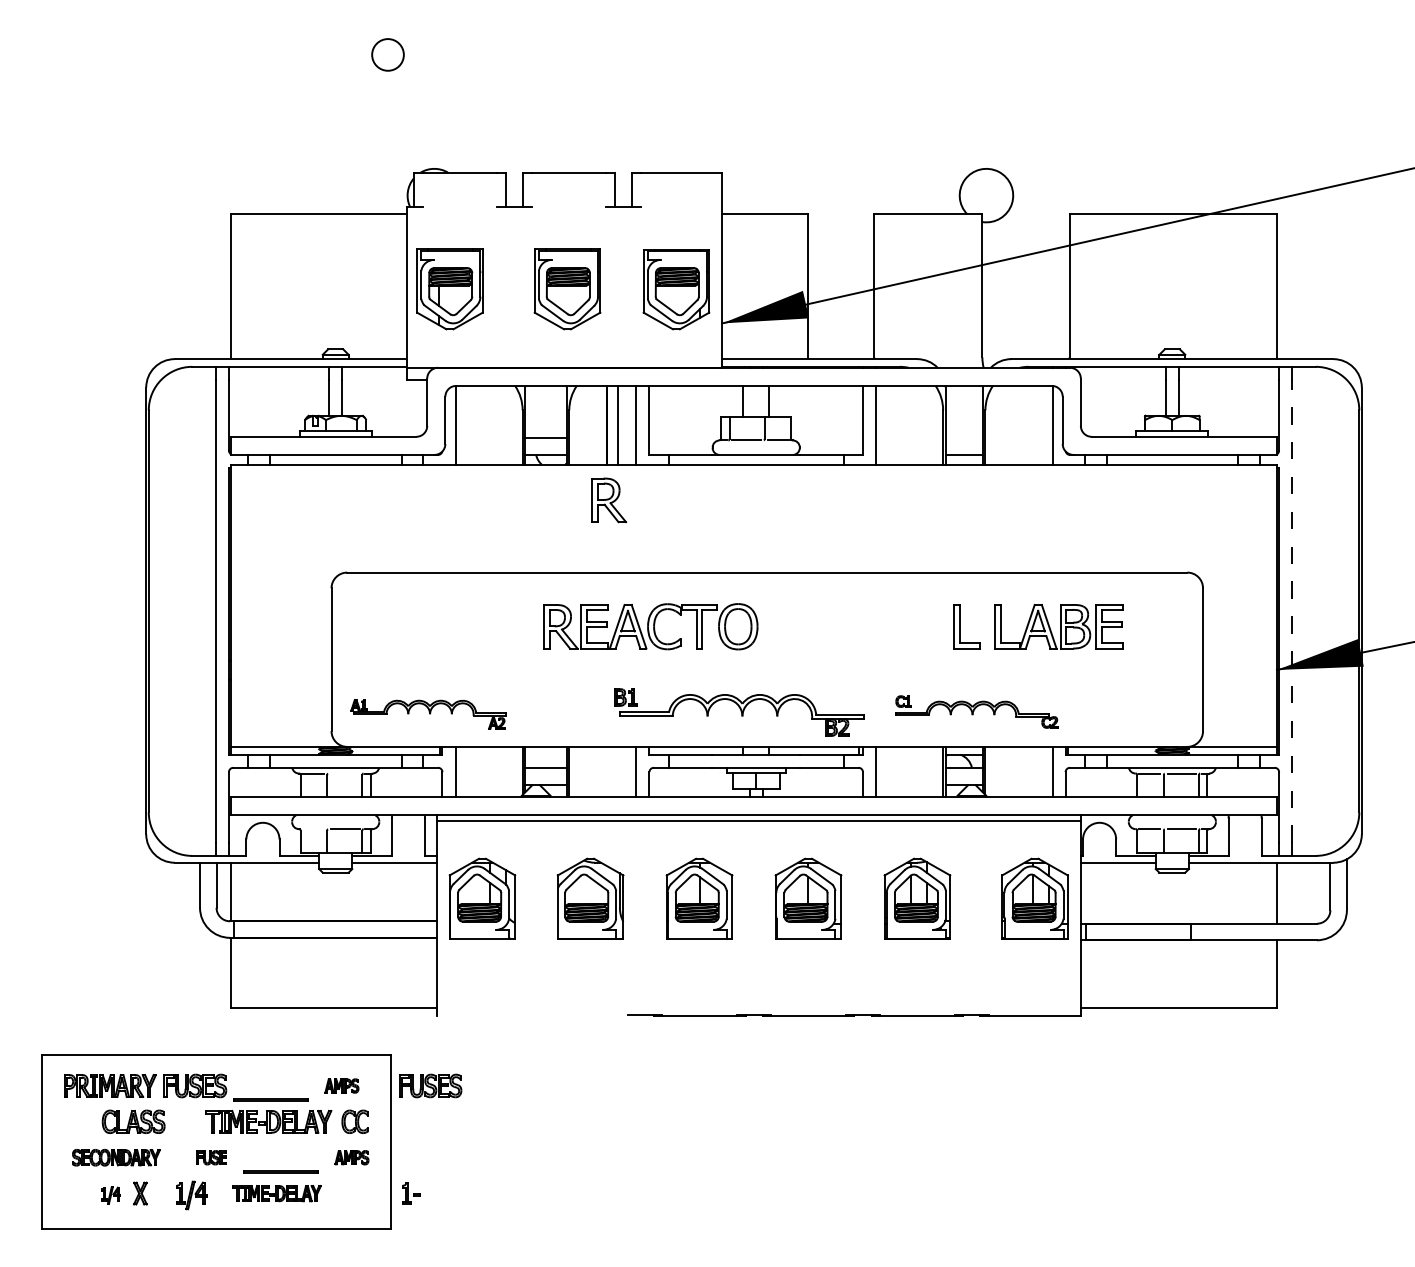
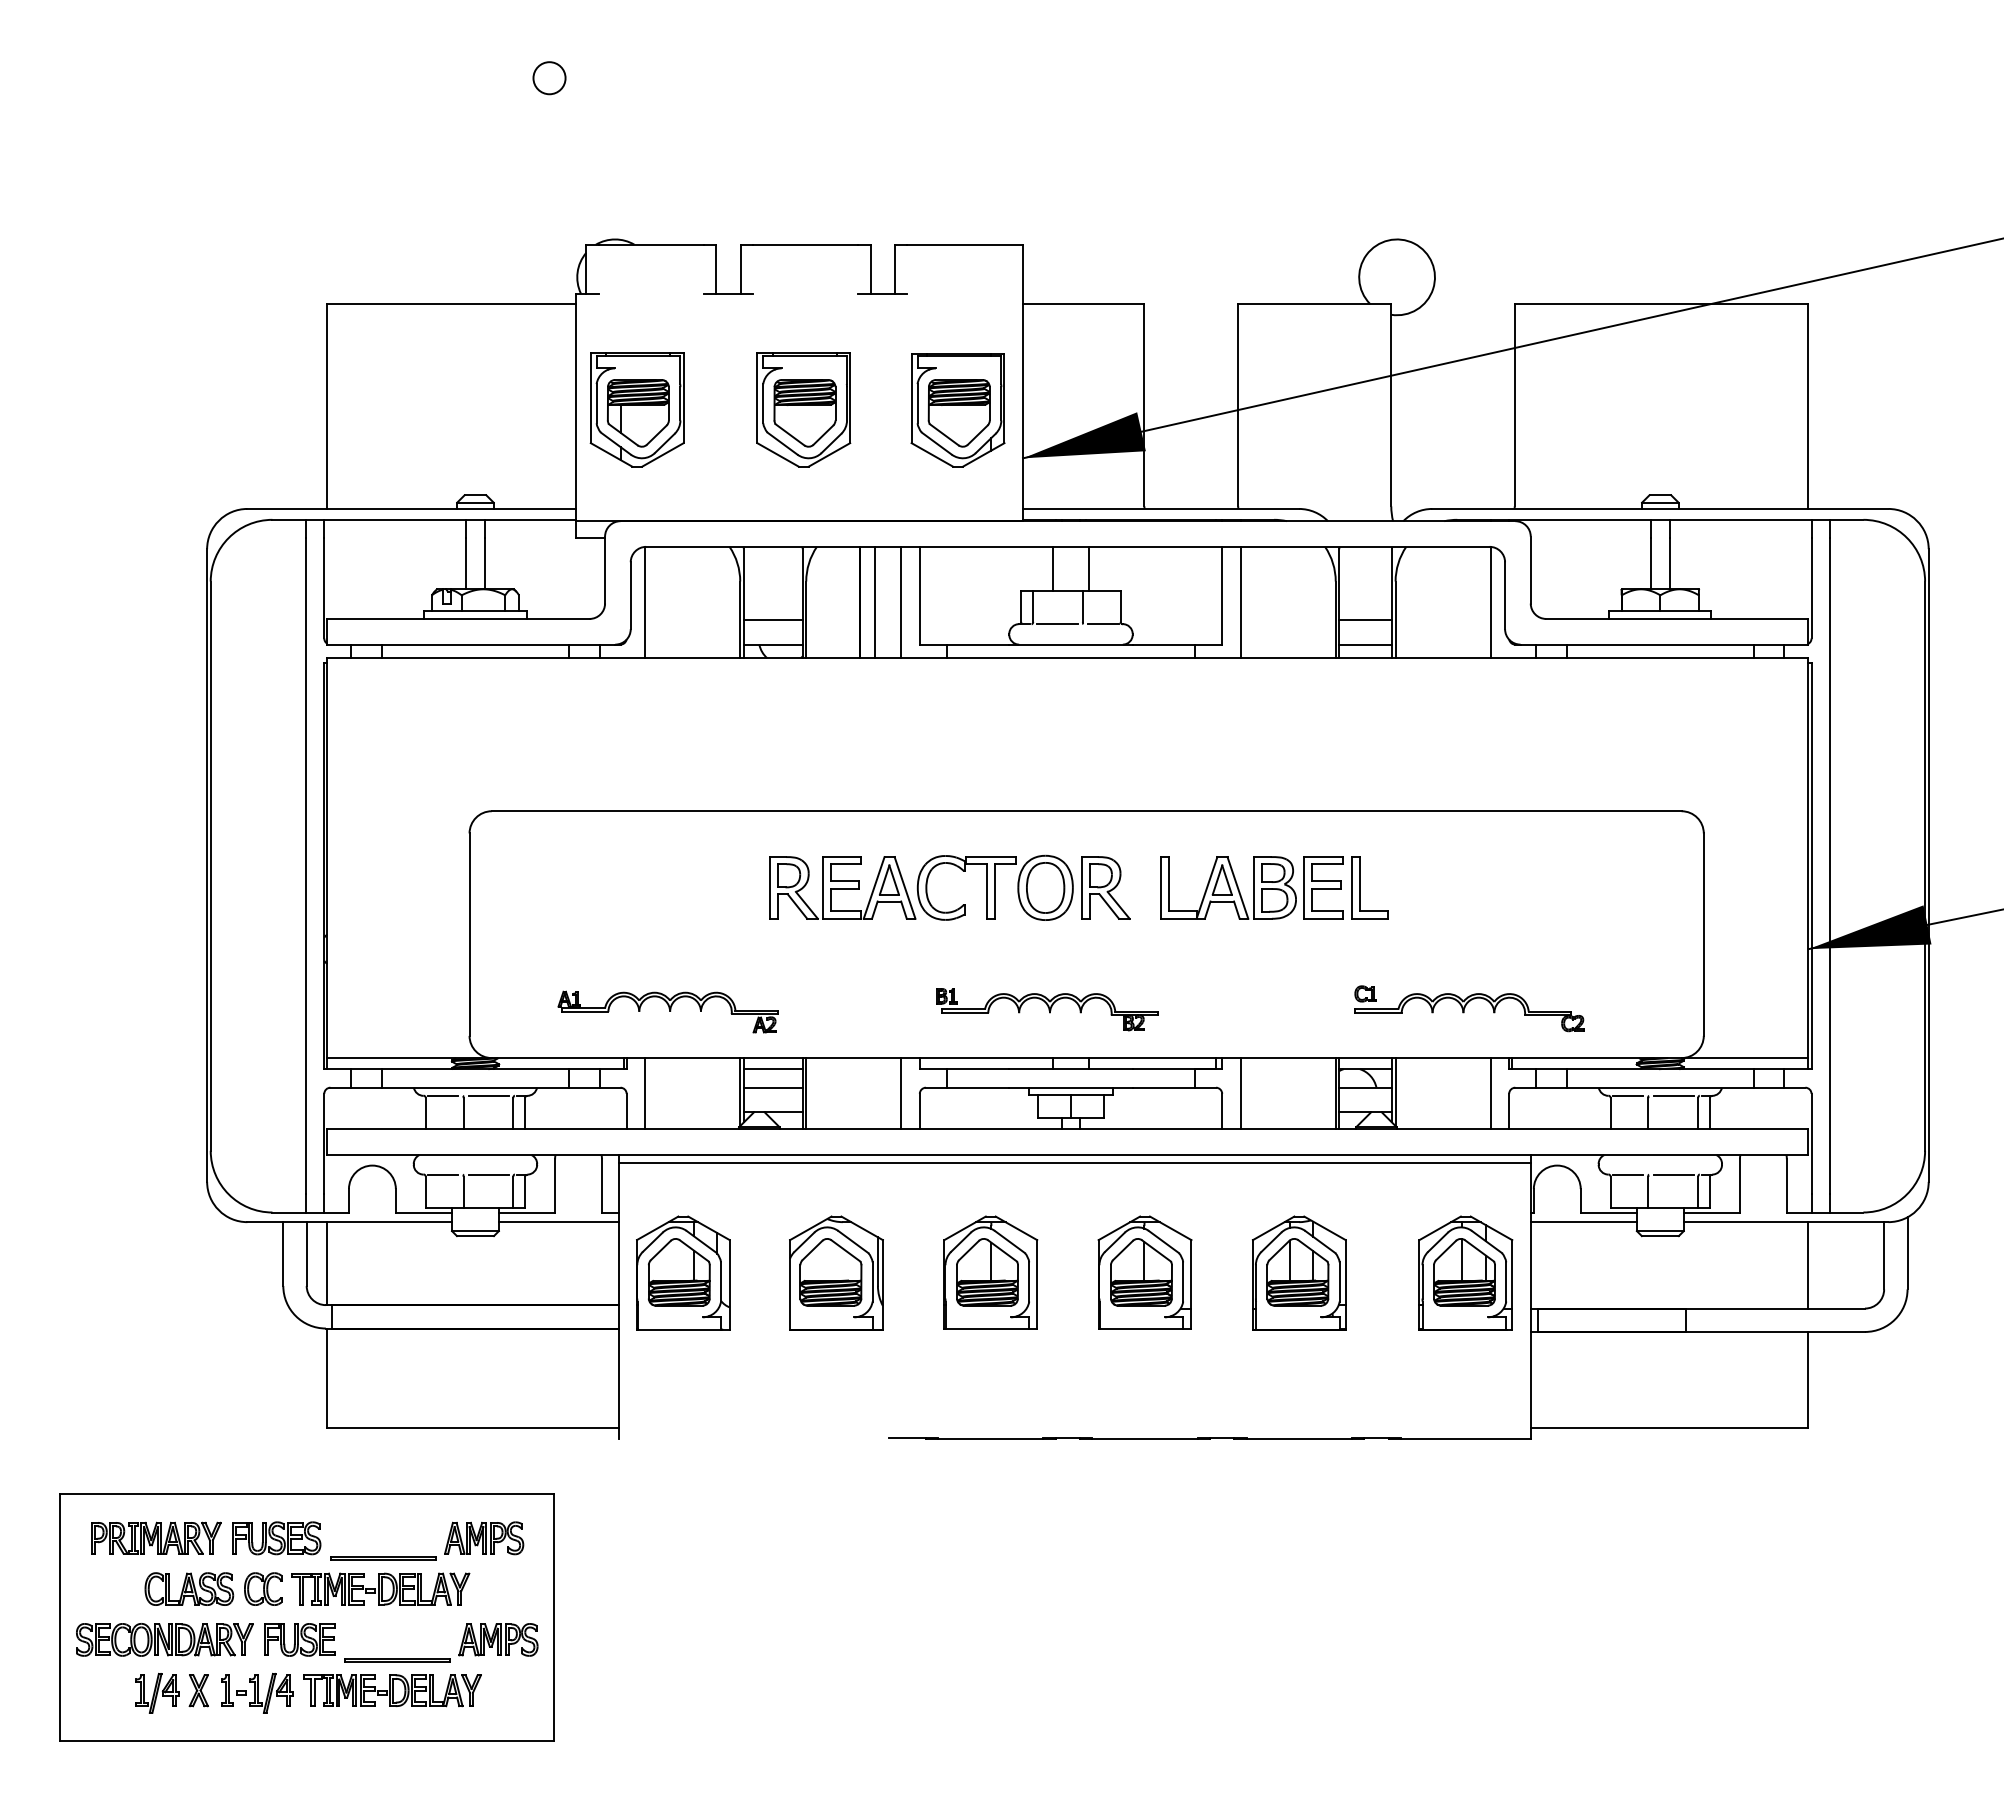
circle: (387, 55) -> (549, 78), size x0.71
line: (964, 437) -> (1365, 619), added
part: (608, 500) -> (1105, 887), moved
line: (1292, 611) -> (1830, 866), dashed -> solid
part: (1058, 626) -> (1251, 887), moved
part: (976, 711) -> (1469, 1008), moved
part: (739, 712) -> (1047, 1009), size x0.62
part: (428, 713) -> (667, 1011), moved
line: (545, 754) -> (772, 1069), added
line: (344, 773) -> (488, 1095), added
line: (312, 829) -> (442, 1174), added
part: (342, 1086) -> (484, 1538), size x1.67
part: (430, 1086) -> (609, 1538), removed
part: (355, 1121) -> (263, 1588), moved
part: (116, 1157) -> (164, 1639), size x1.43
part: (211, 1157) -> (299, 1639), size x1.67
part: (351, 1157) -> (498, 1639), size x1.67
part: (277, 1193) -> (392, 1690), size x1.43
part: (411, 1193) -> (233, 1690), moved
part: (111, 1194) -> (157, 1692), size x1.67

